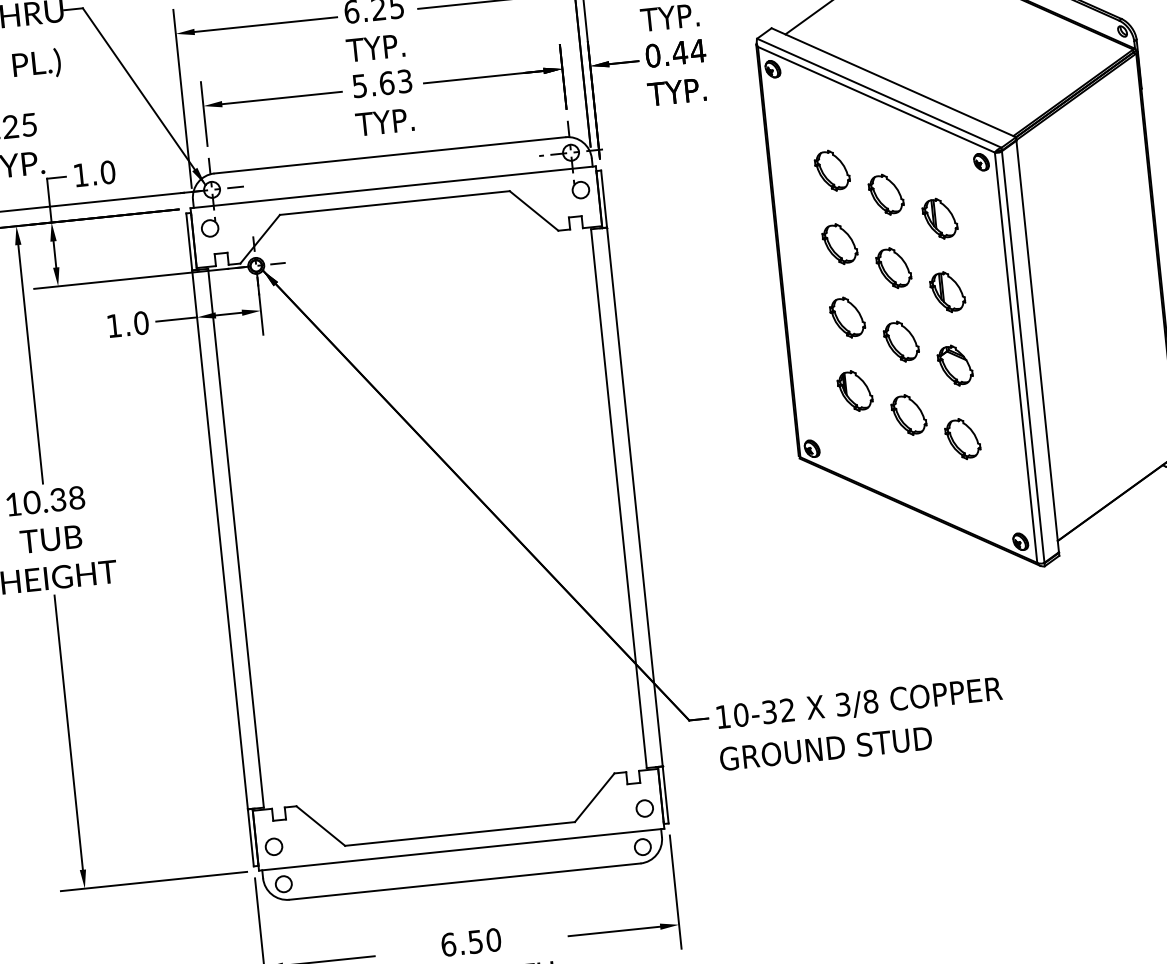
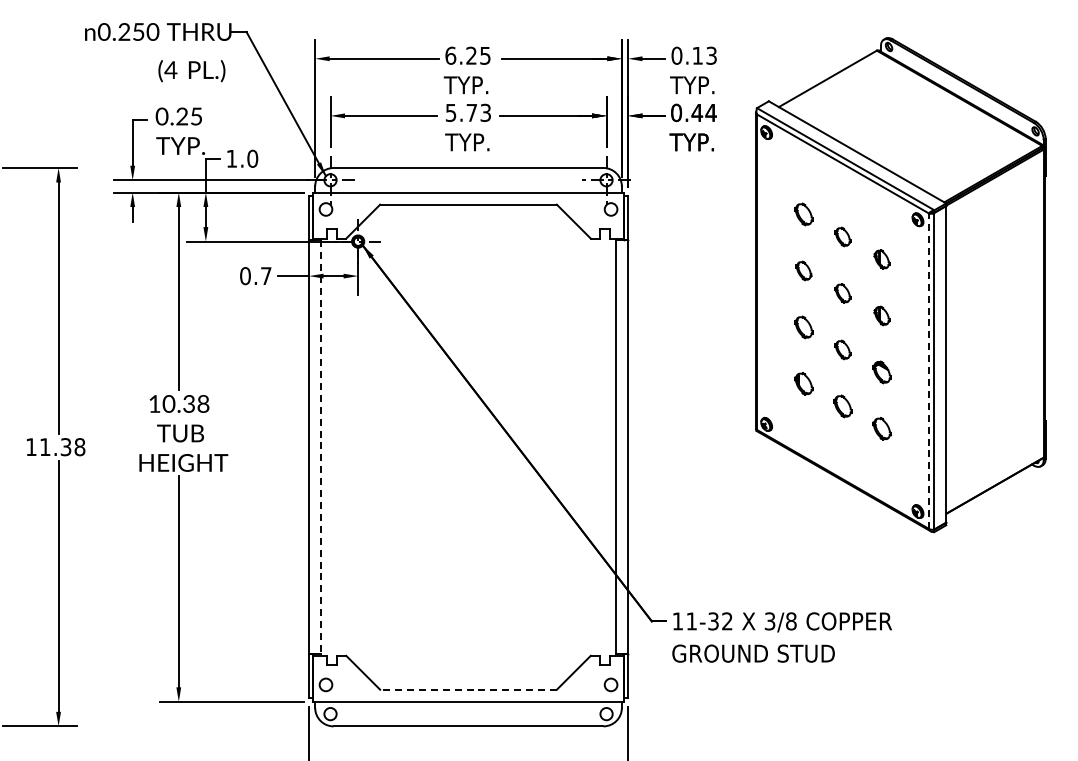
text: (386, 82) -> (471, 112), 5.63 -> 5.73
part: (831, 170) -> (803, 214), size x0.7
part: (885, 194) -> (842, 236), size x0.6
part: (939, 218) -> (881, 259), size x0.6
part: (839, 243) -> (803, 270), size x0.6
part: (893, 268) -> (842, 293), size x0.6
part: (946, 291) -> (881, 315), size x0.6
part: (847, 317) -> (803, 327), size x0.7
text: (127, 325) -> (255, 276), 1.0 -> 0.7
part: (900, 341) -> (842, 349), size x0.6
line: (1015, 358) -> (928, 371), solid -> dashed
part: (954, 365) -> (881, 372), size x0.7
part: (854, 390) -> (803, 383), size x0.7
part: (908, 415) -> (842, 406), size x0.7
part: (962, 438) -> (881, 428), size x0.7
line: (236, 538) -> (321, 447), solid -> dashed
text: (740, 715) -> (691, 621), 10-32 -> 11-32
line: (459, 833) -> (468, 689), solid -> dashed

